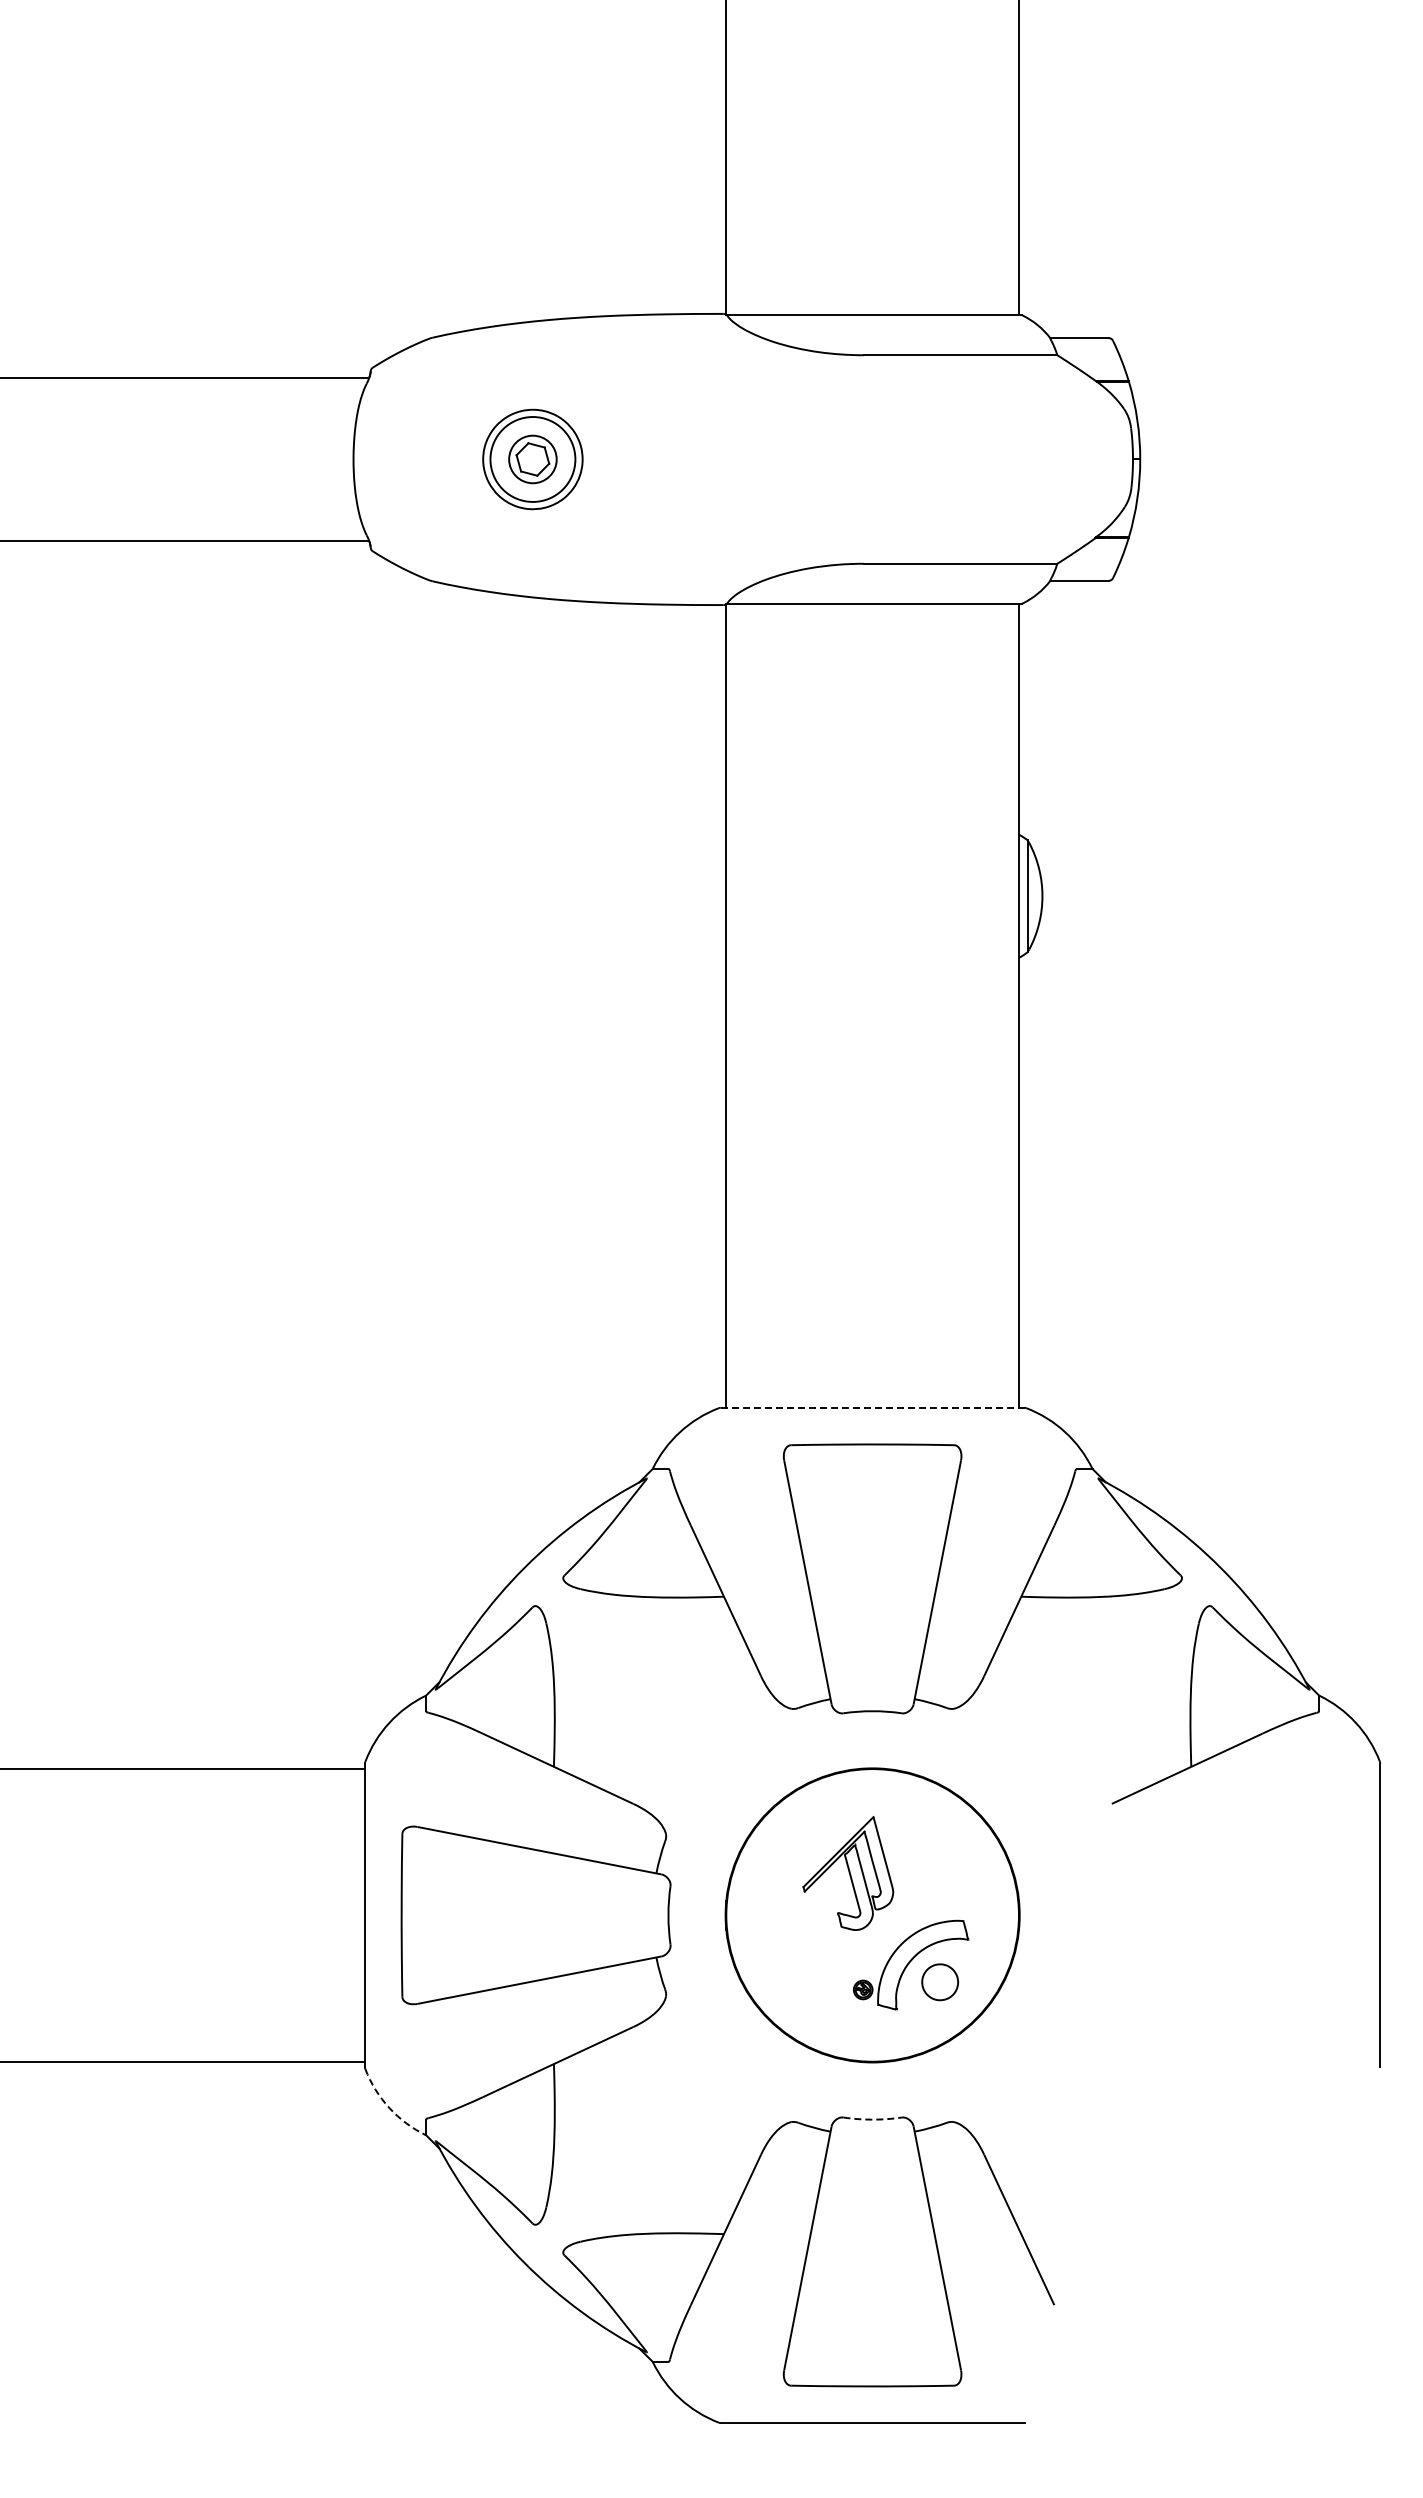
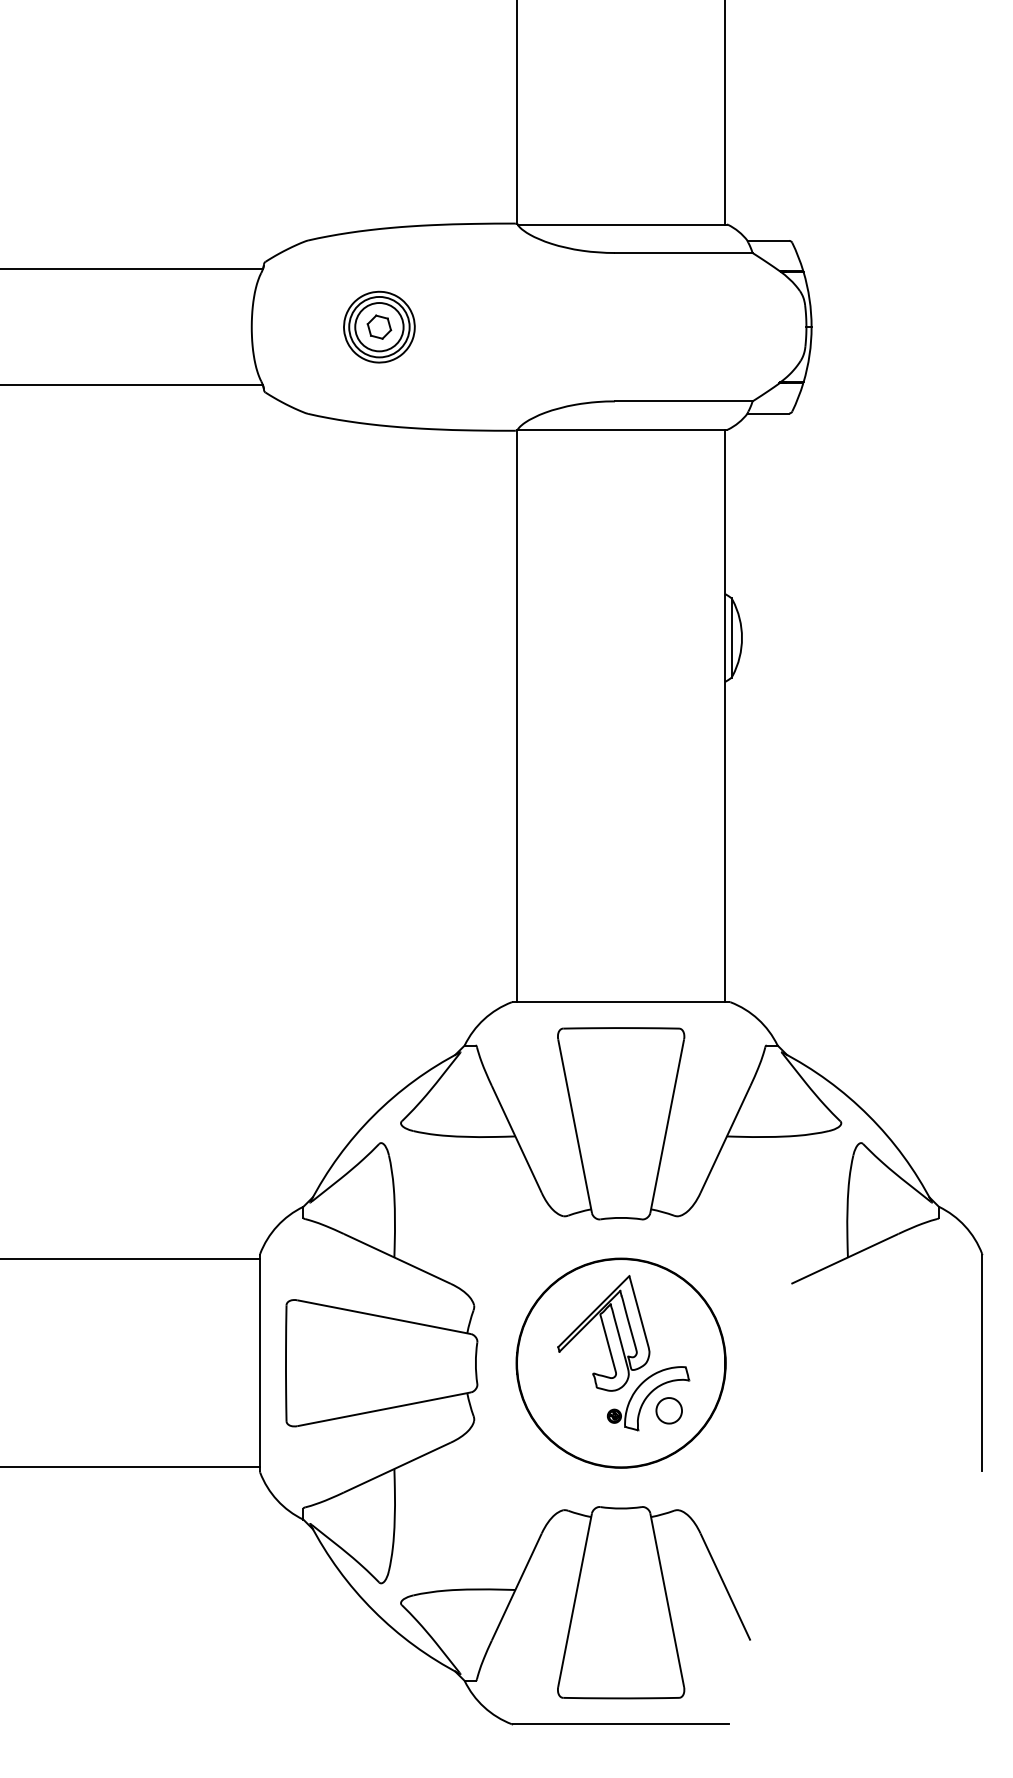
circle: (532, 459) -> (379, 327), size x1.43
line: (872, 1407) -> (621, 1001), dashed -> solid
part: (848, 1873) -> (603, 1333), size x1.43
arc: (389, 2108) -> (277, 1500), dashed -> solid
arc: (872, 2119) -> (621, 1508), dashed -> solid

